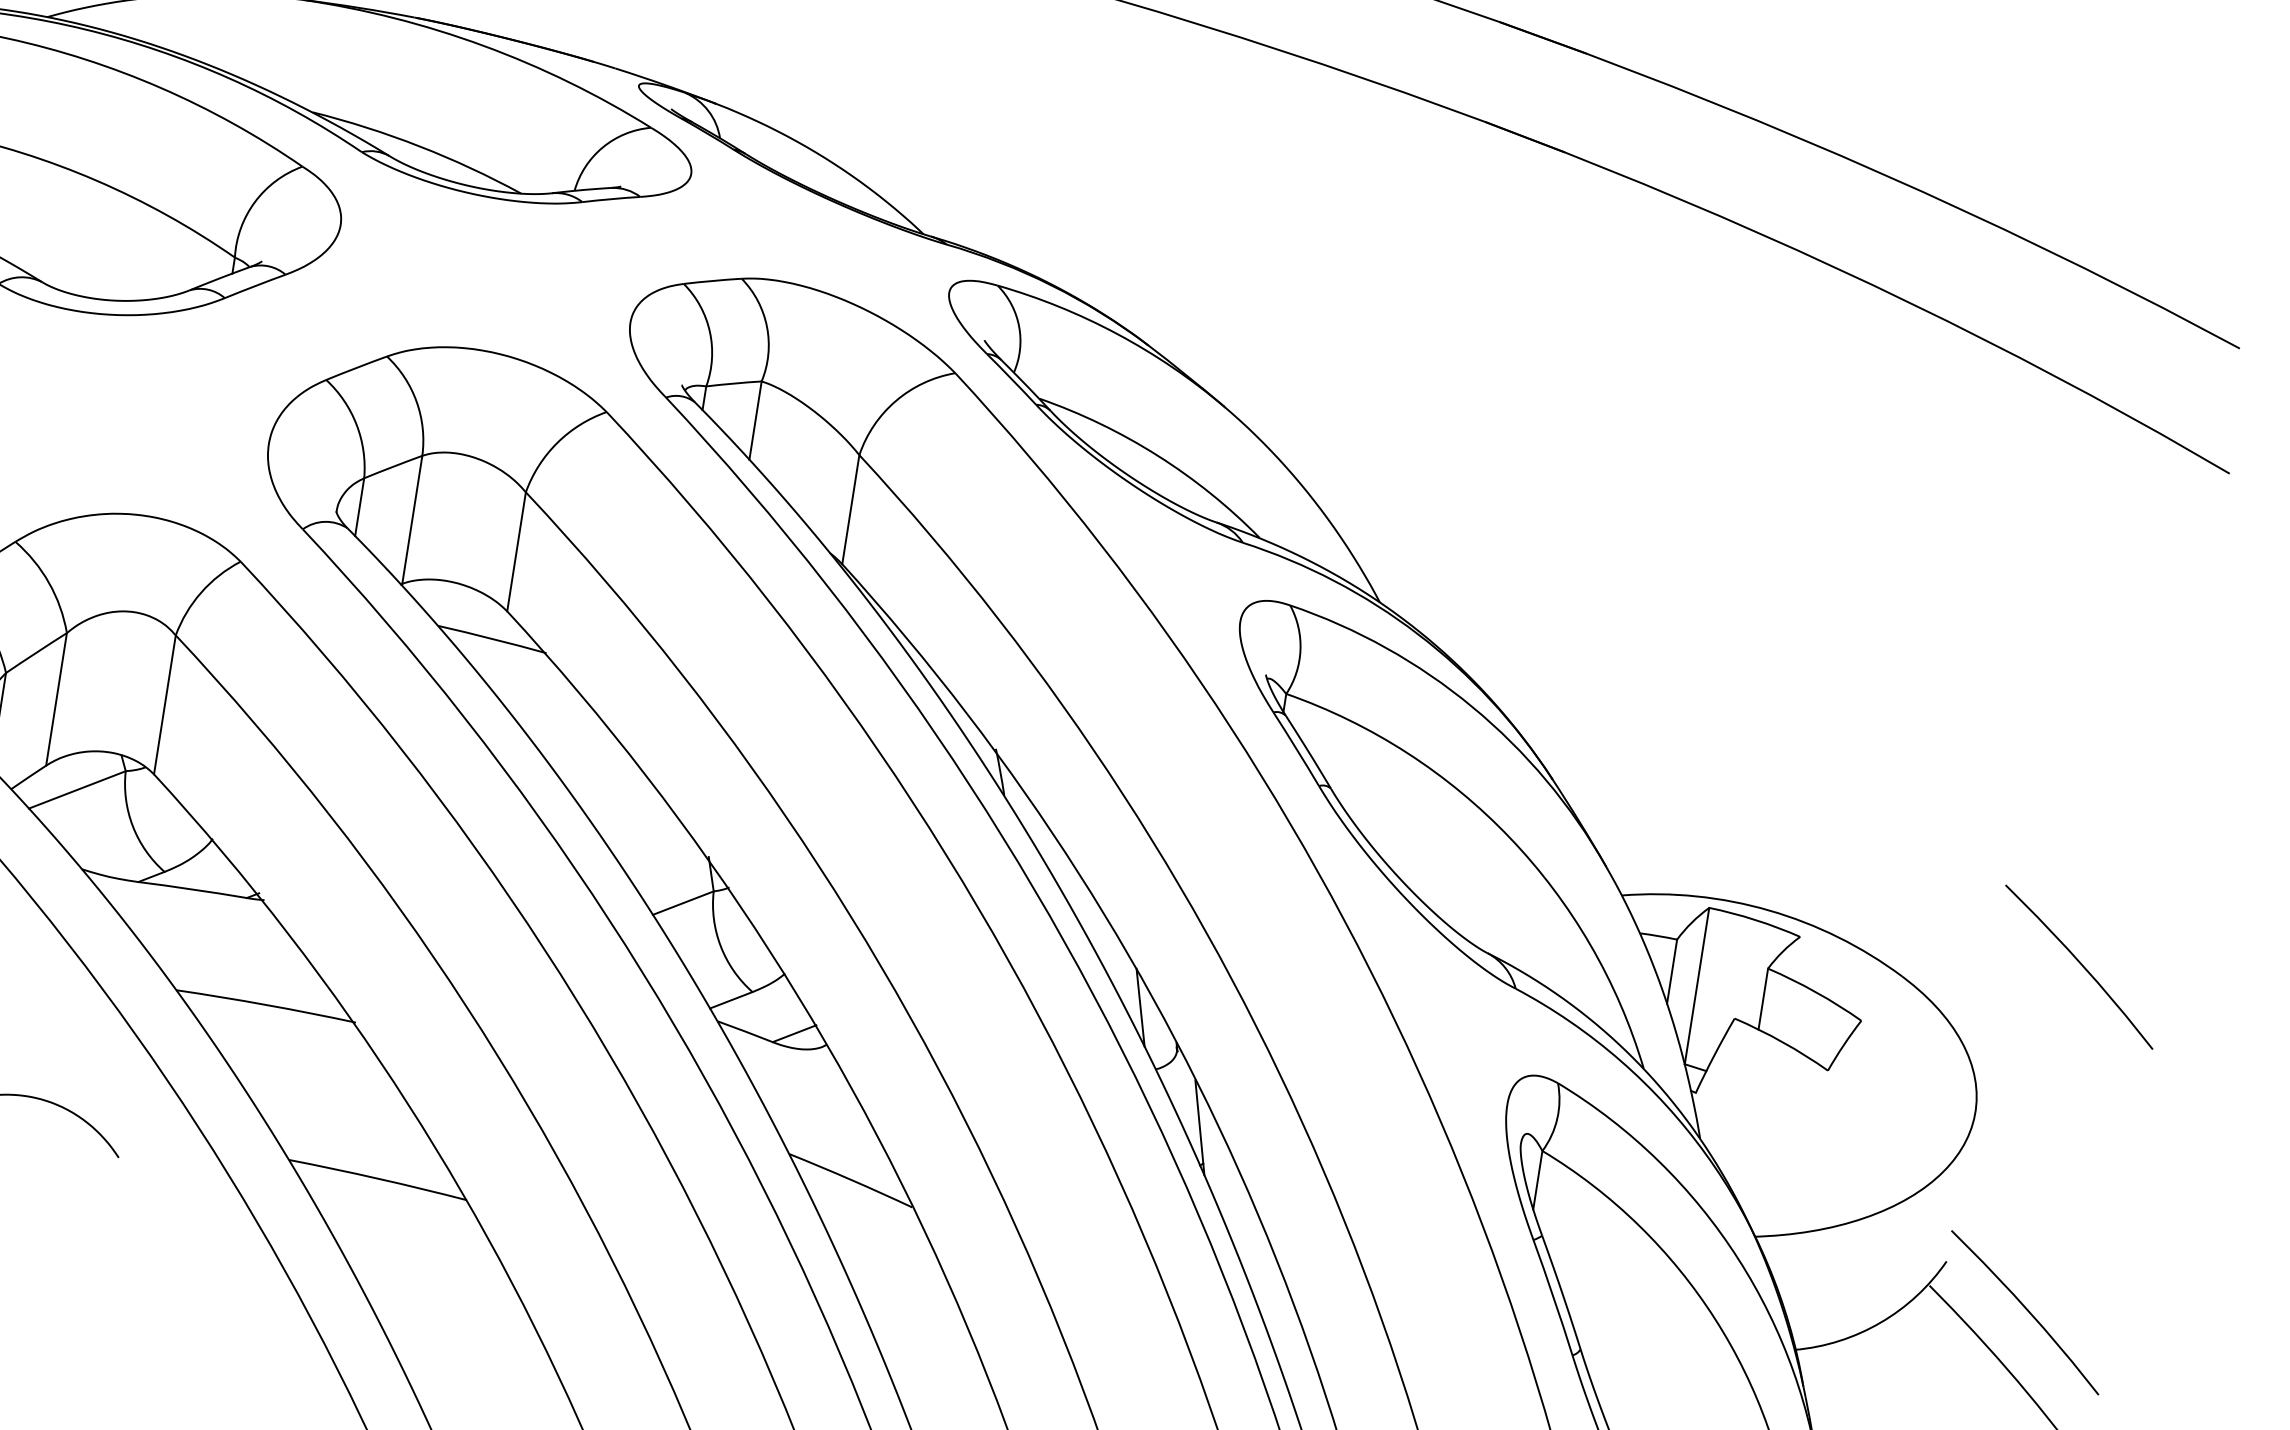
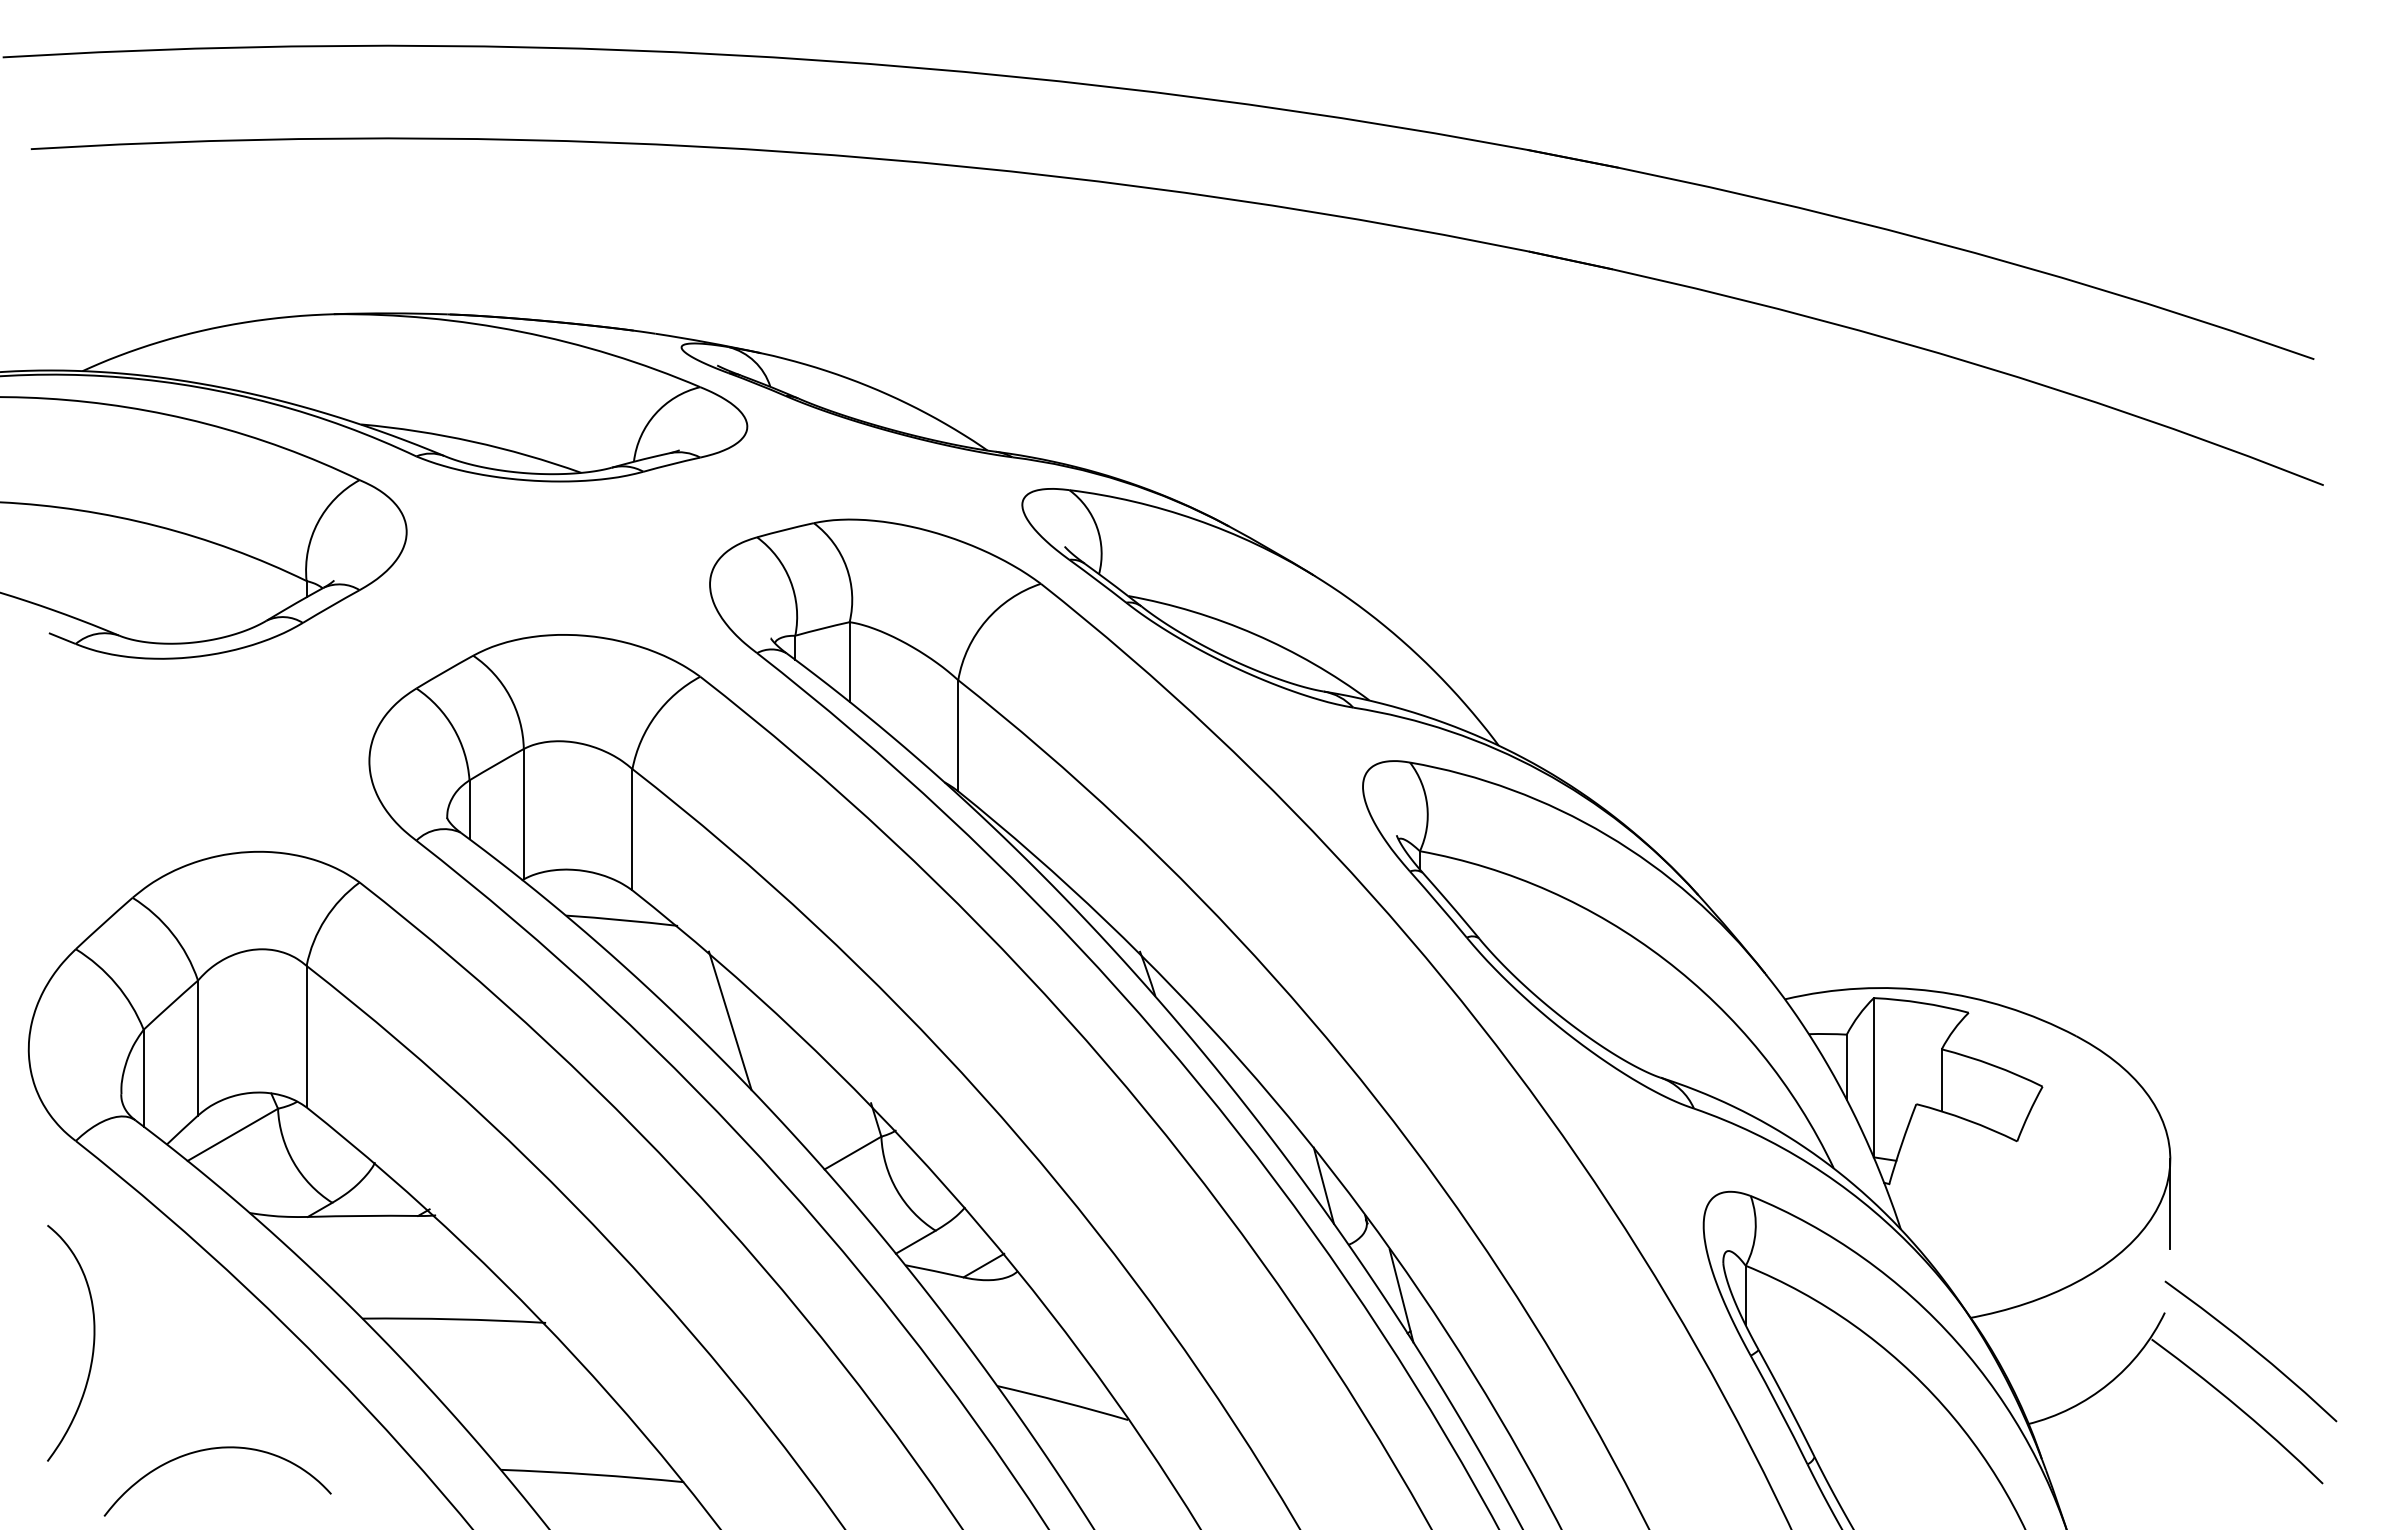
line: (583, 754) -> (730, 1020), added
curve: (2081, 965) -> (2252, 997), removed
line: (1968, 1156) -> (2170, 1204), added

